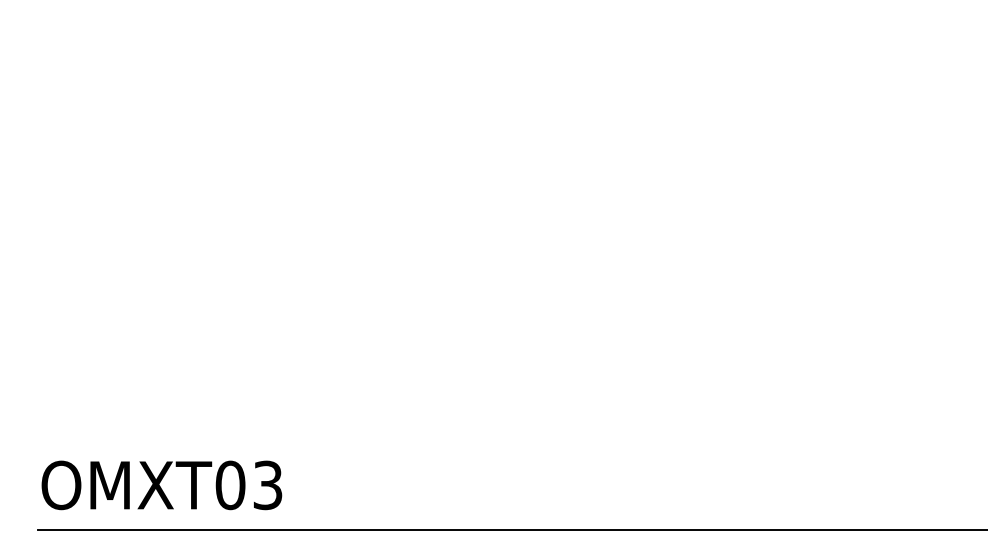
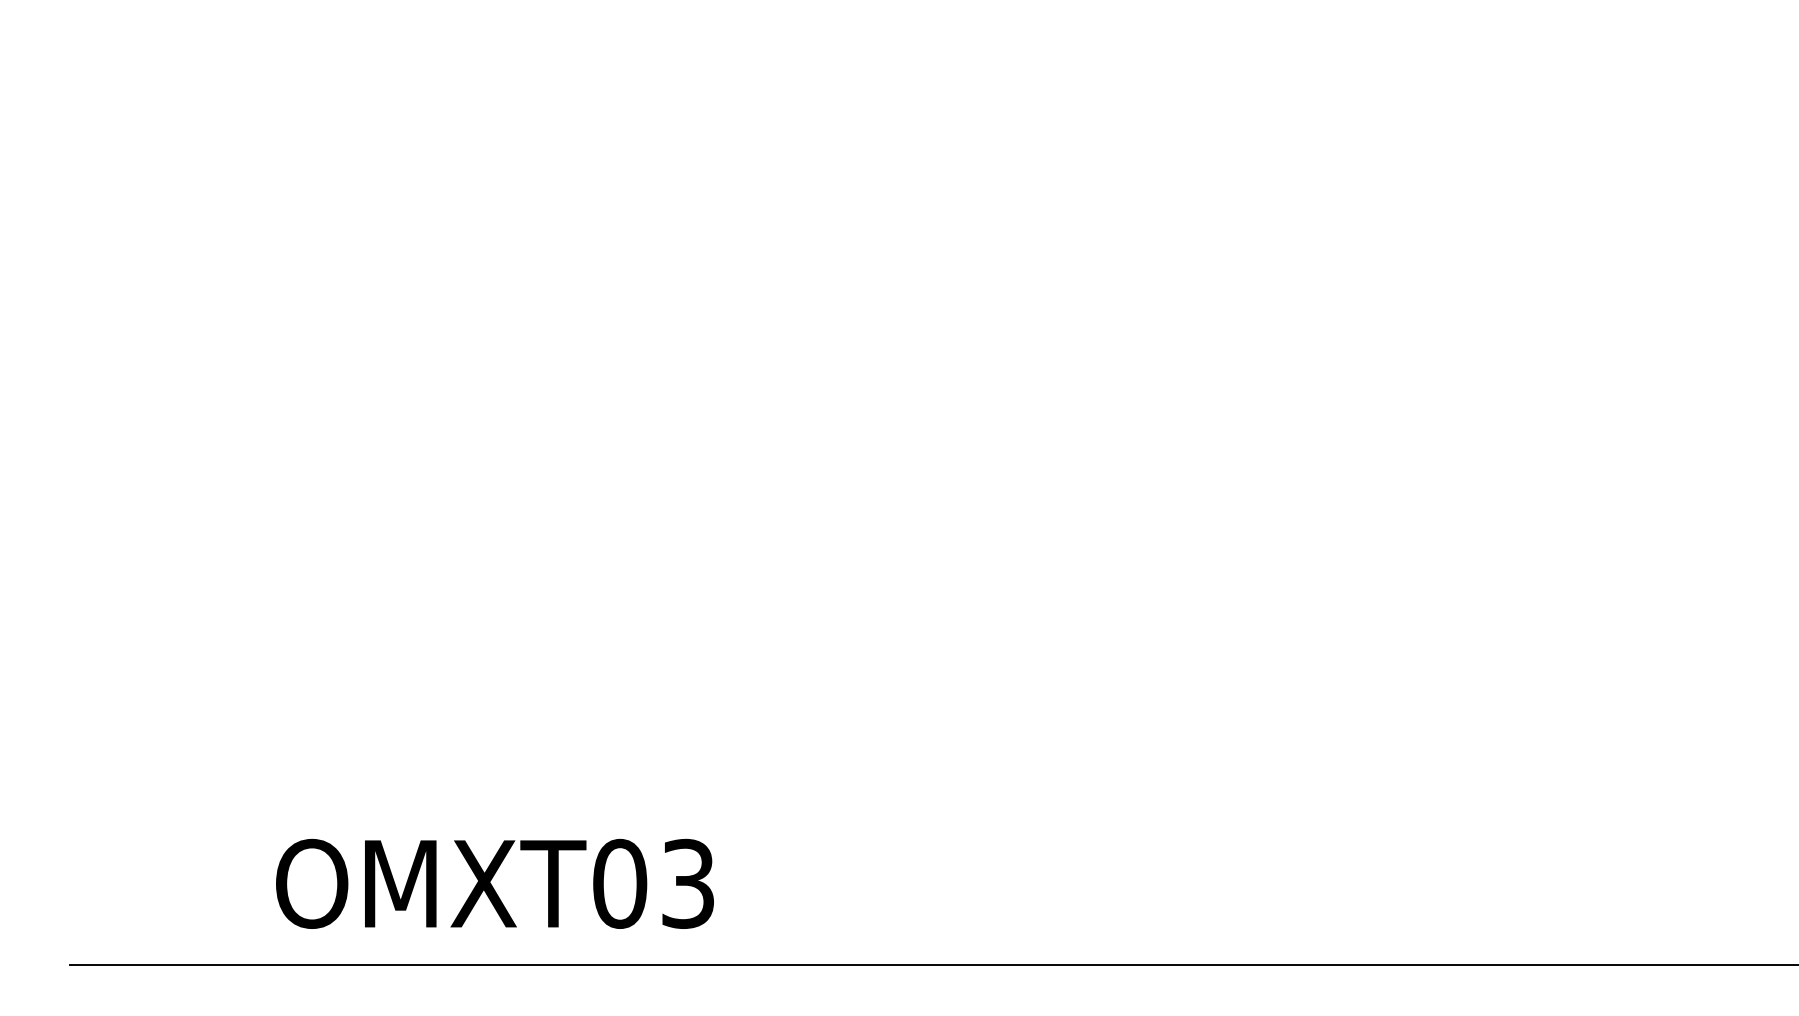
text: (161, 485) -> (494, 884), moved

